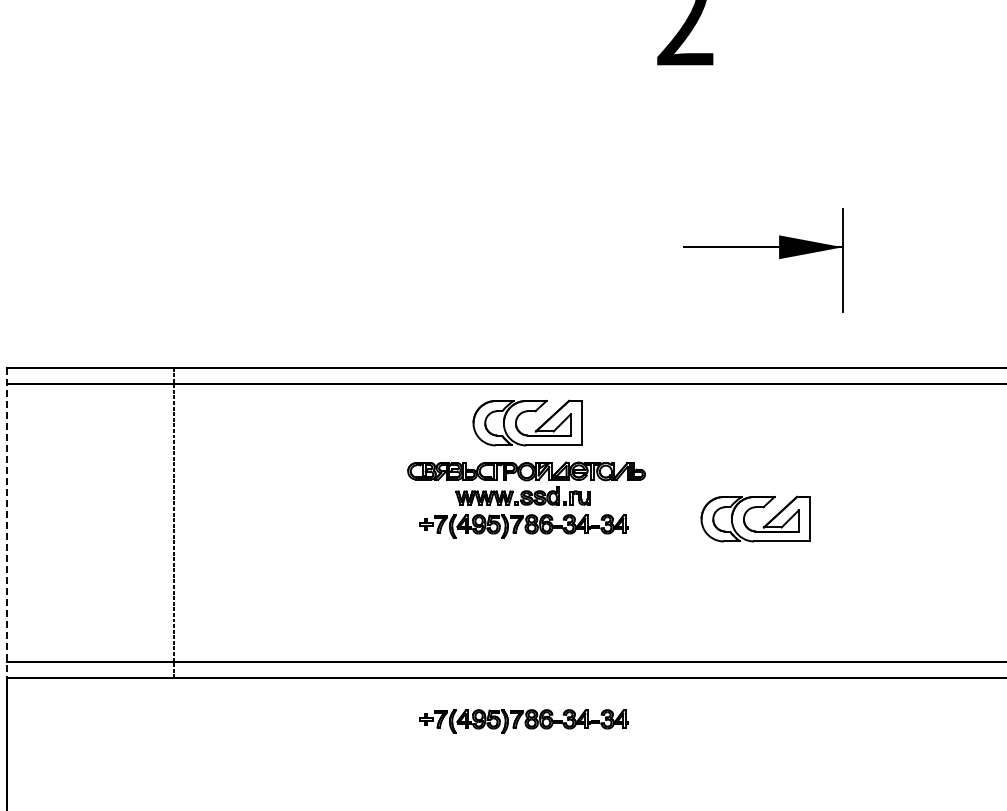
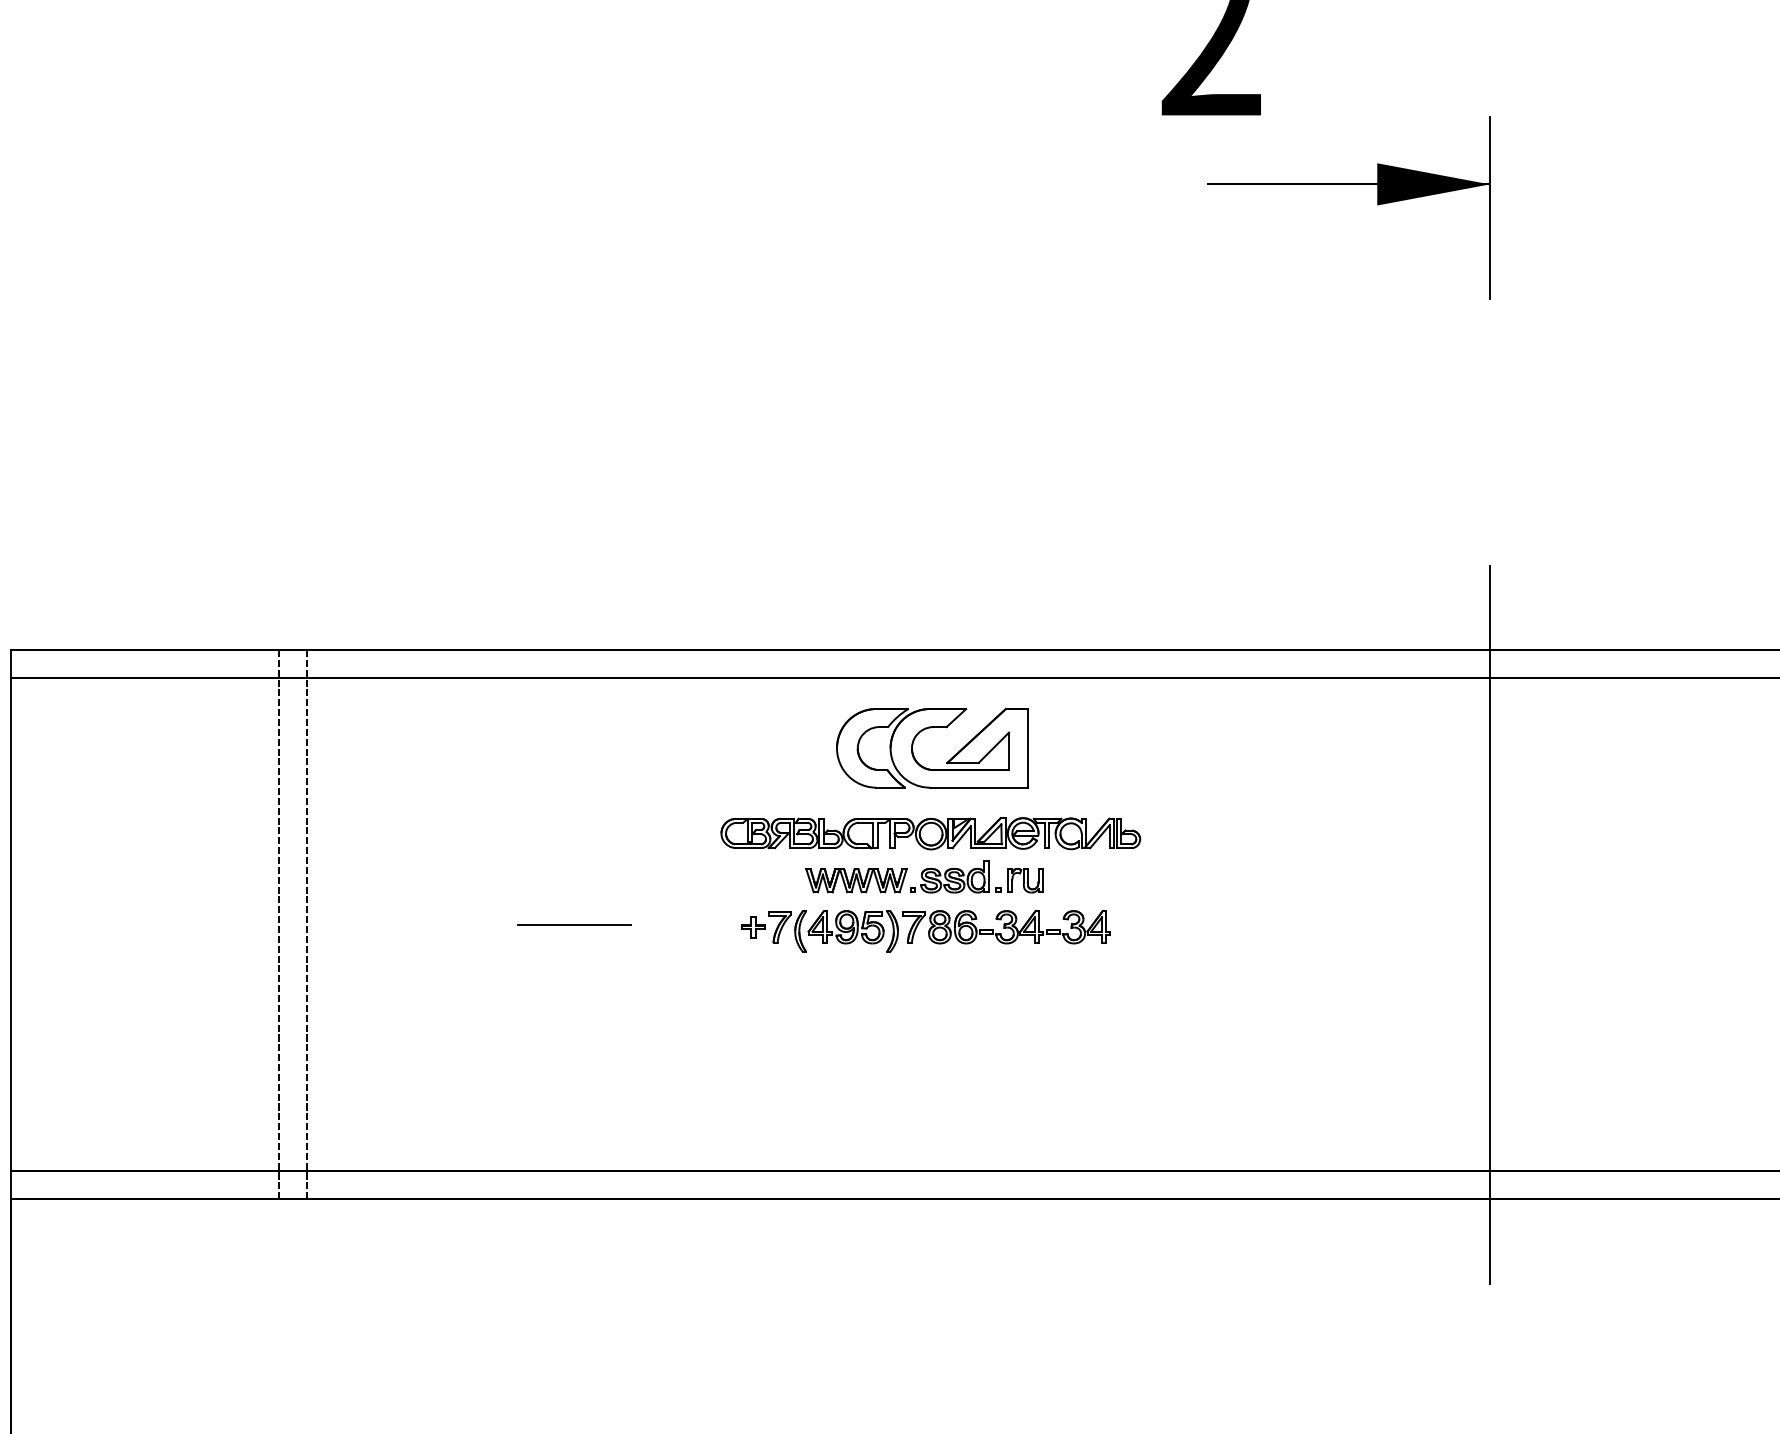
part: (763, 247) -> (1349, 184), moved
part: (751, 509) -> (1328, 900), removed
line: (157, 522) -> (278, 923), added
line: (325, 522) -> (575, 923), added
line: (842, 522) -> (1489, 923), added
line: (6, 523) -> (11, 925), dashed -> solid
part: (523, 721) -> (925, 1275), removed

